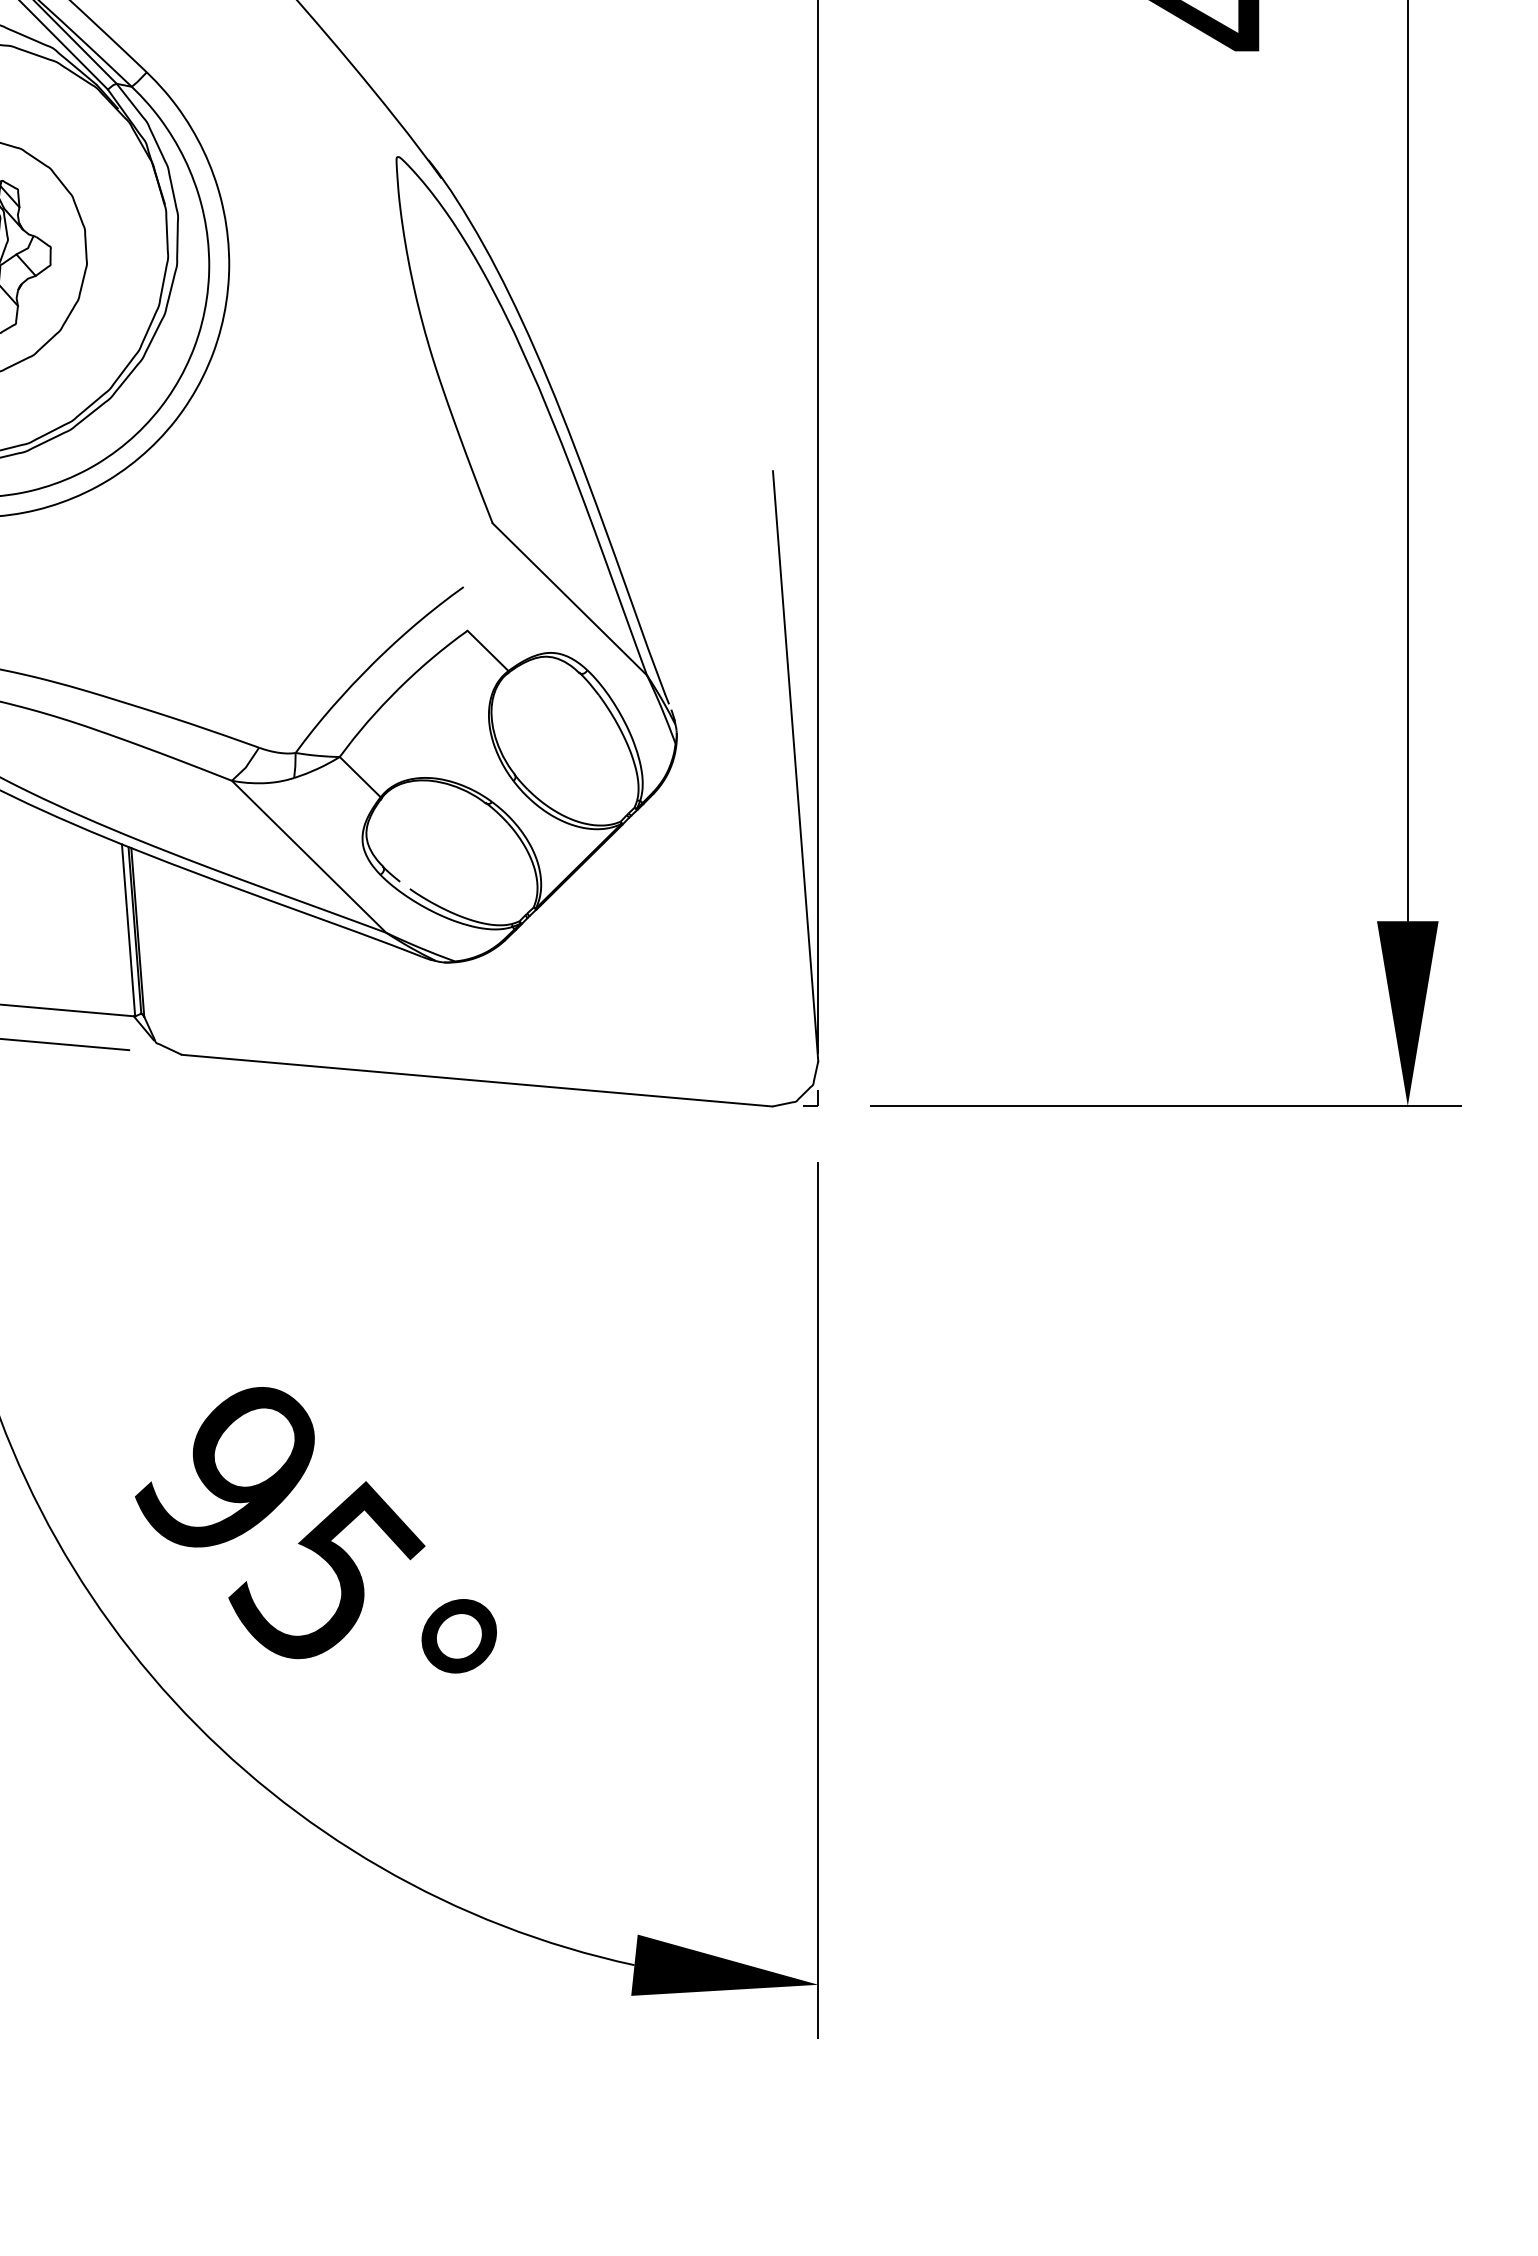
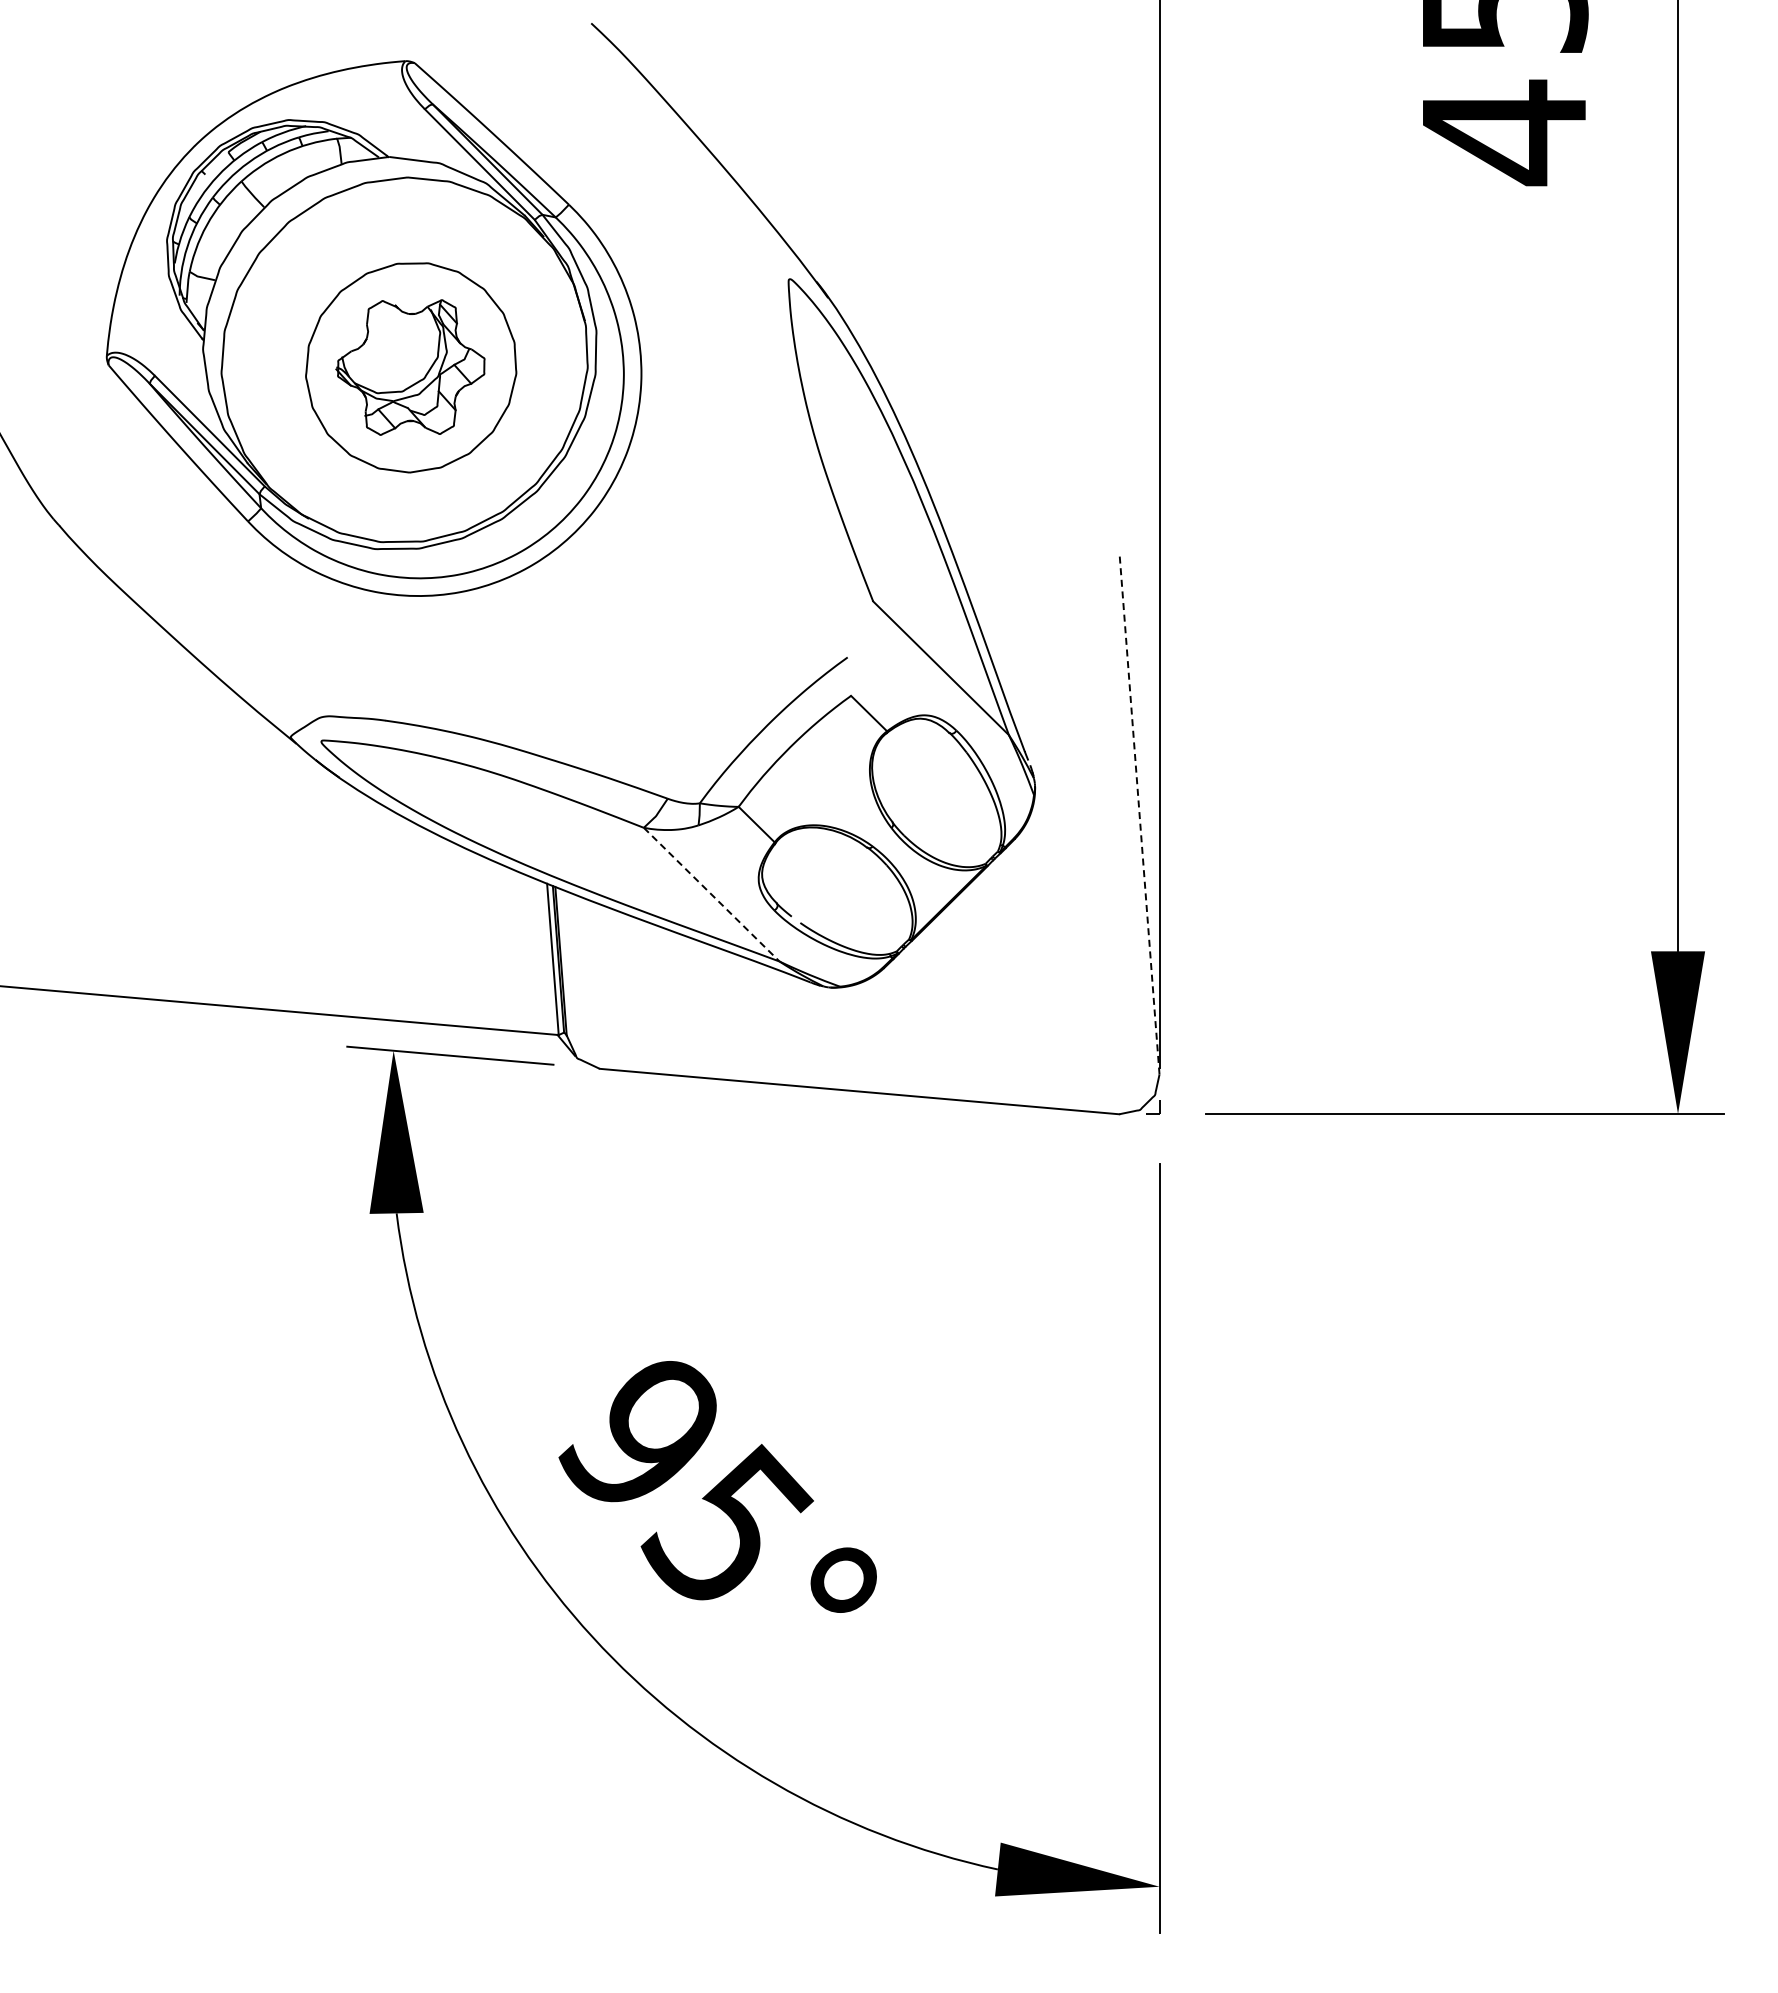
line: (795, 765) -> (1139, 814), solid -> dashed
line: (310, 857) -> (712, 895), solid -> dashed

